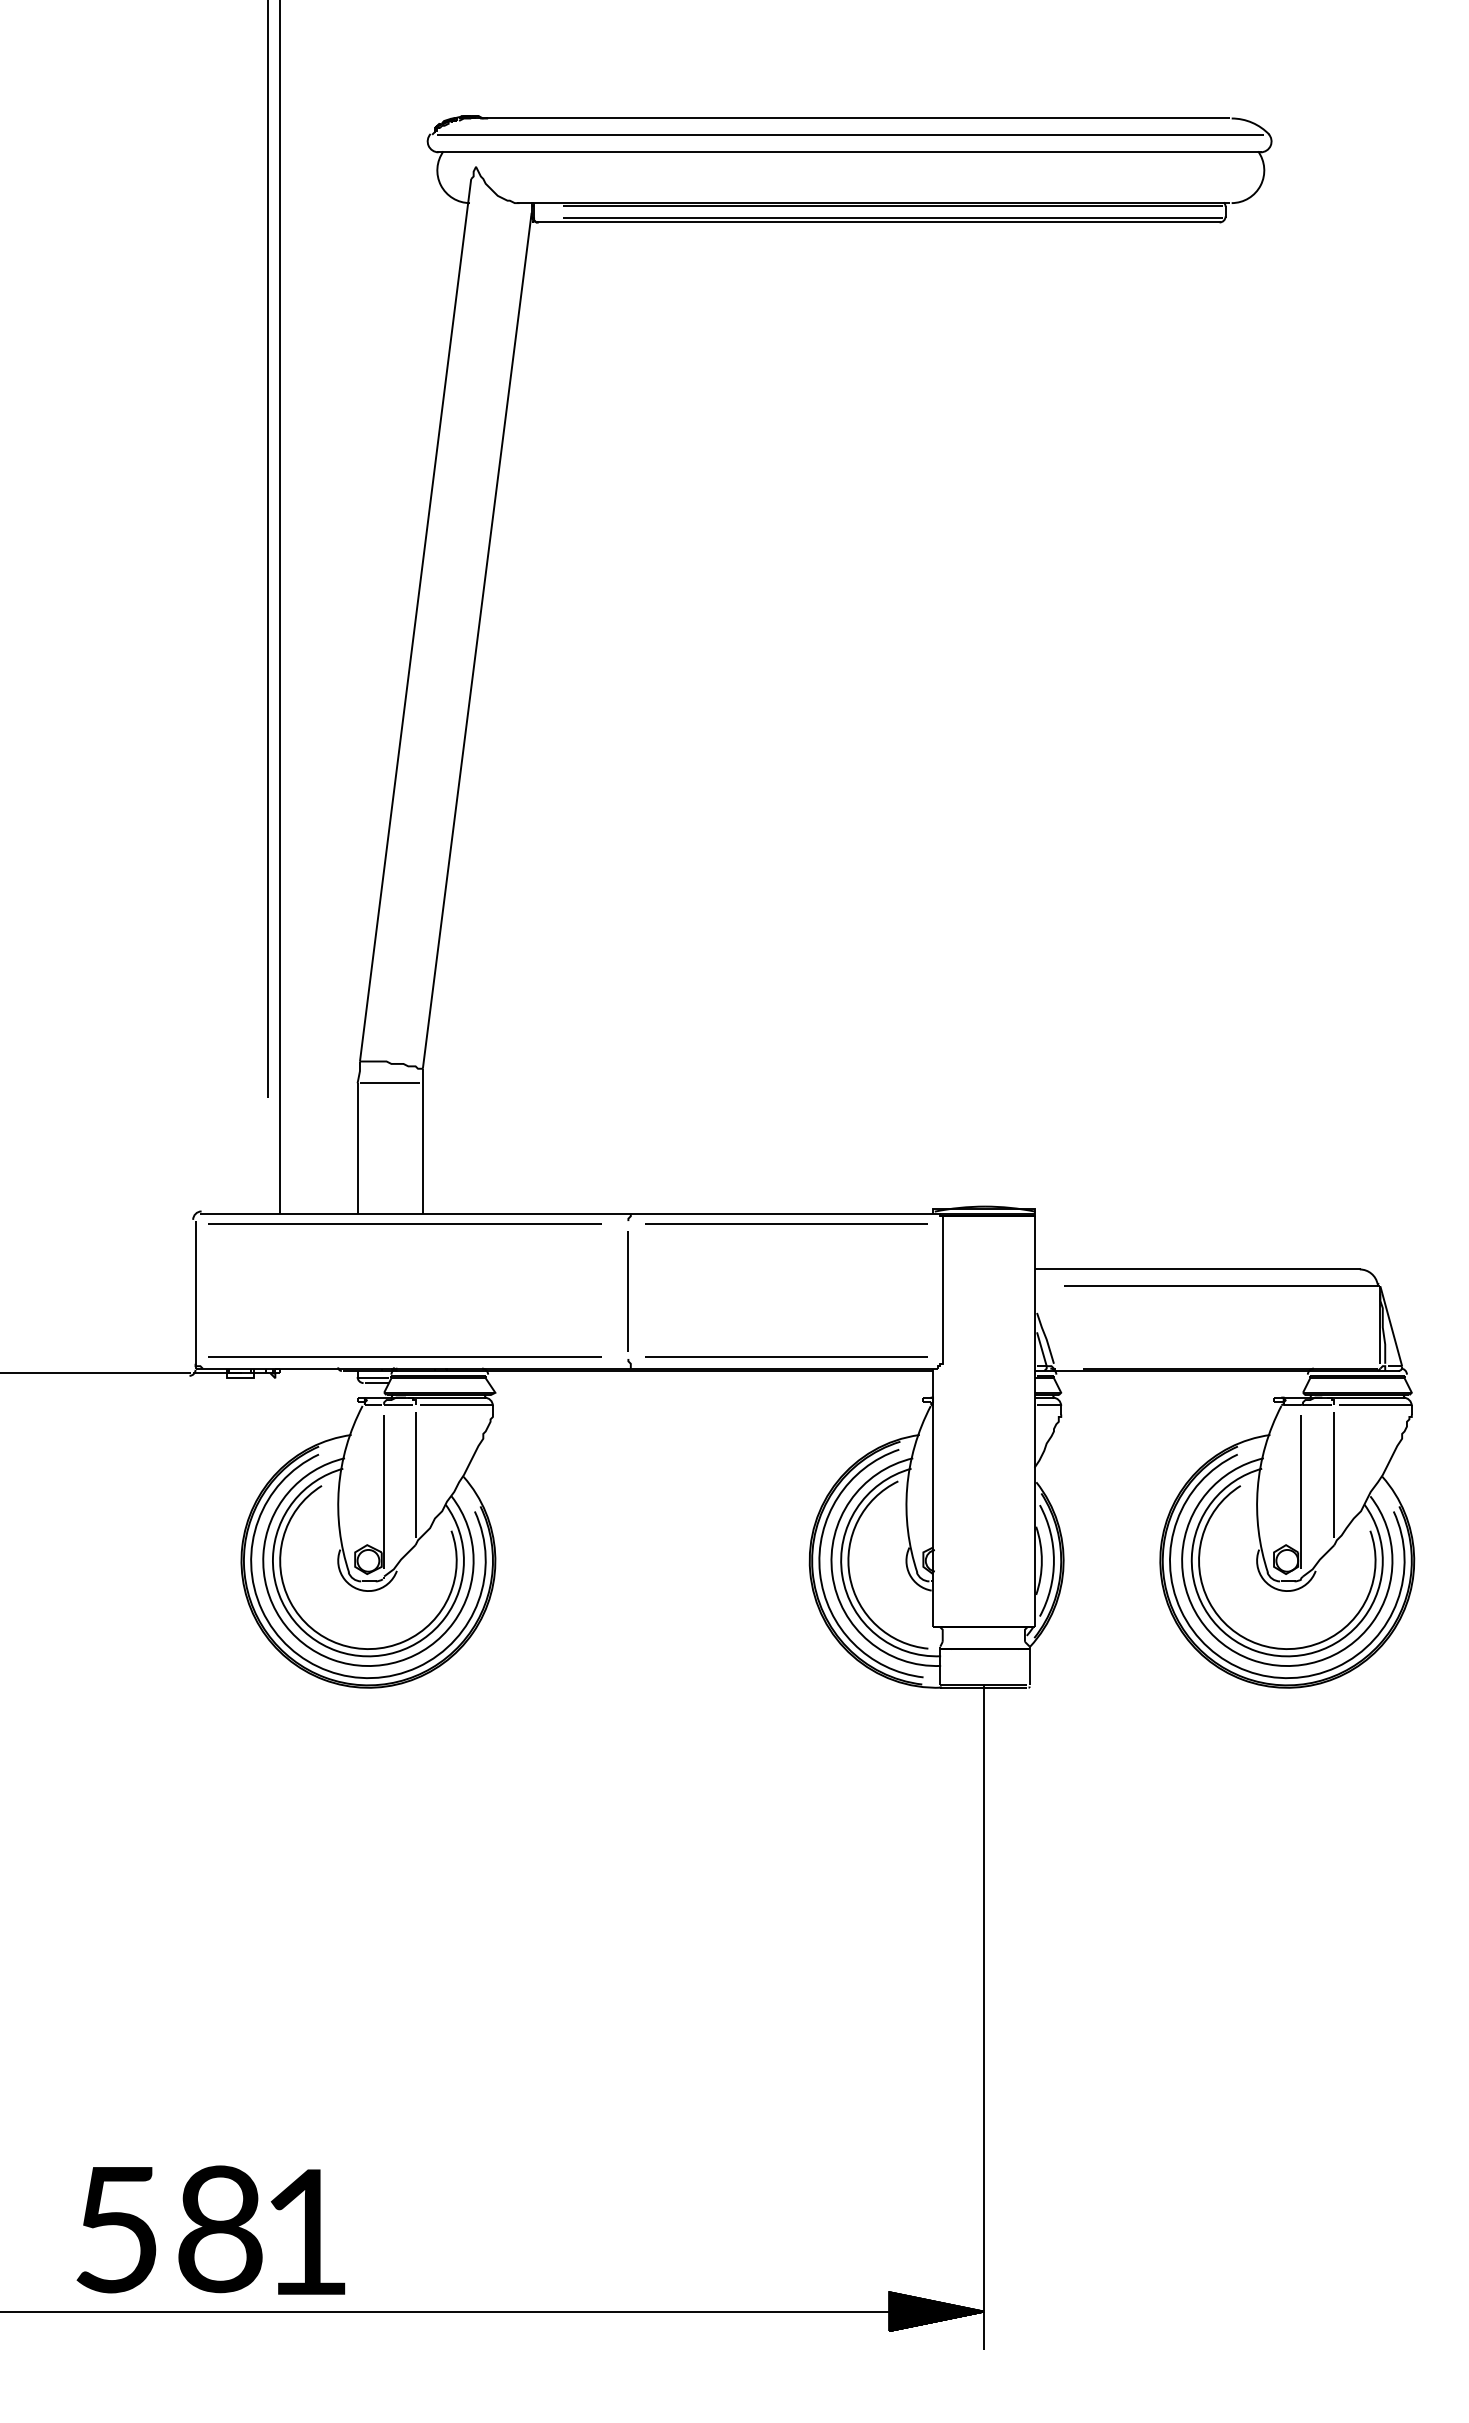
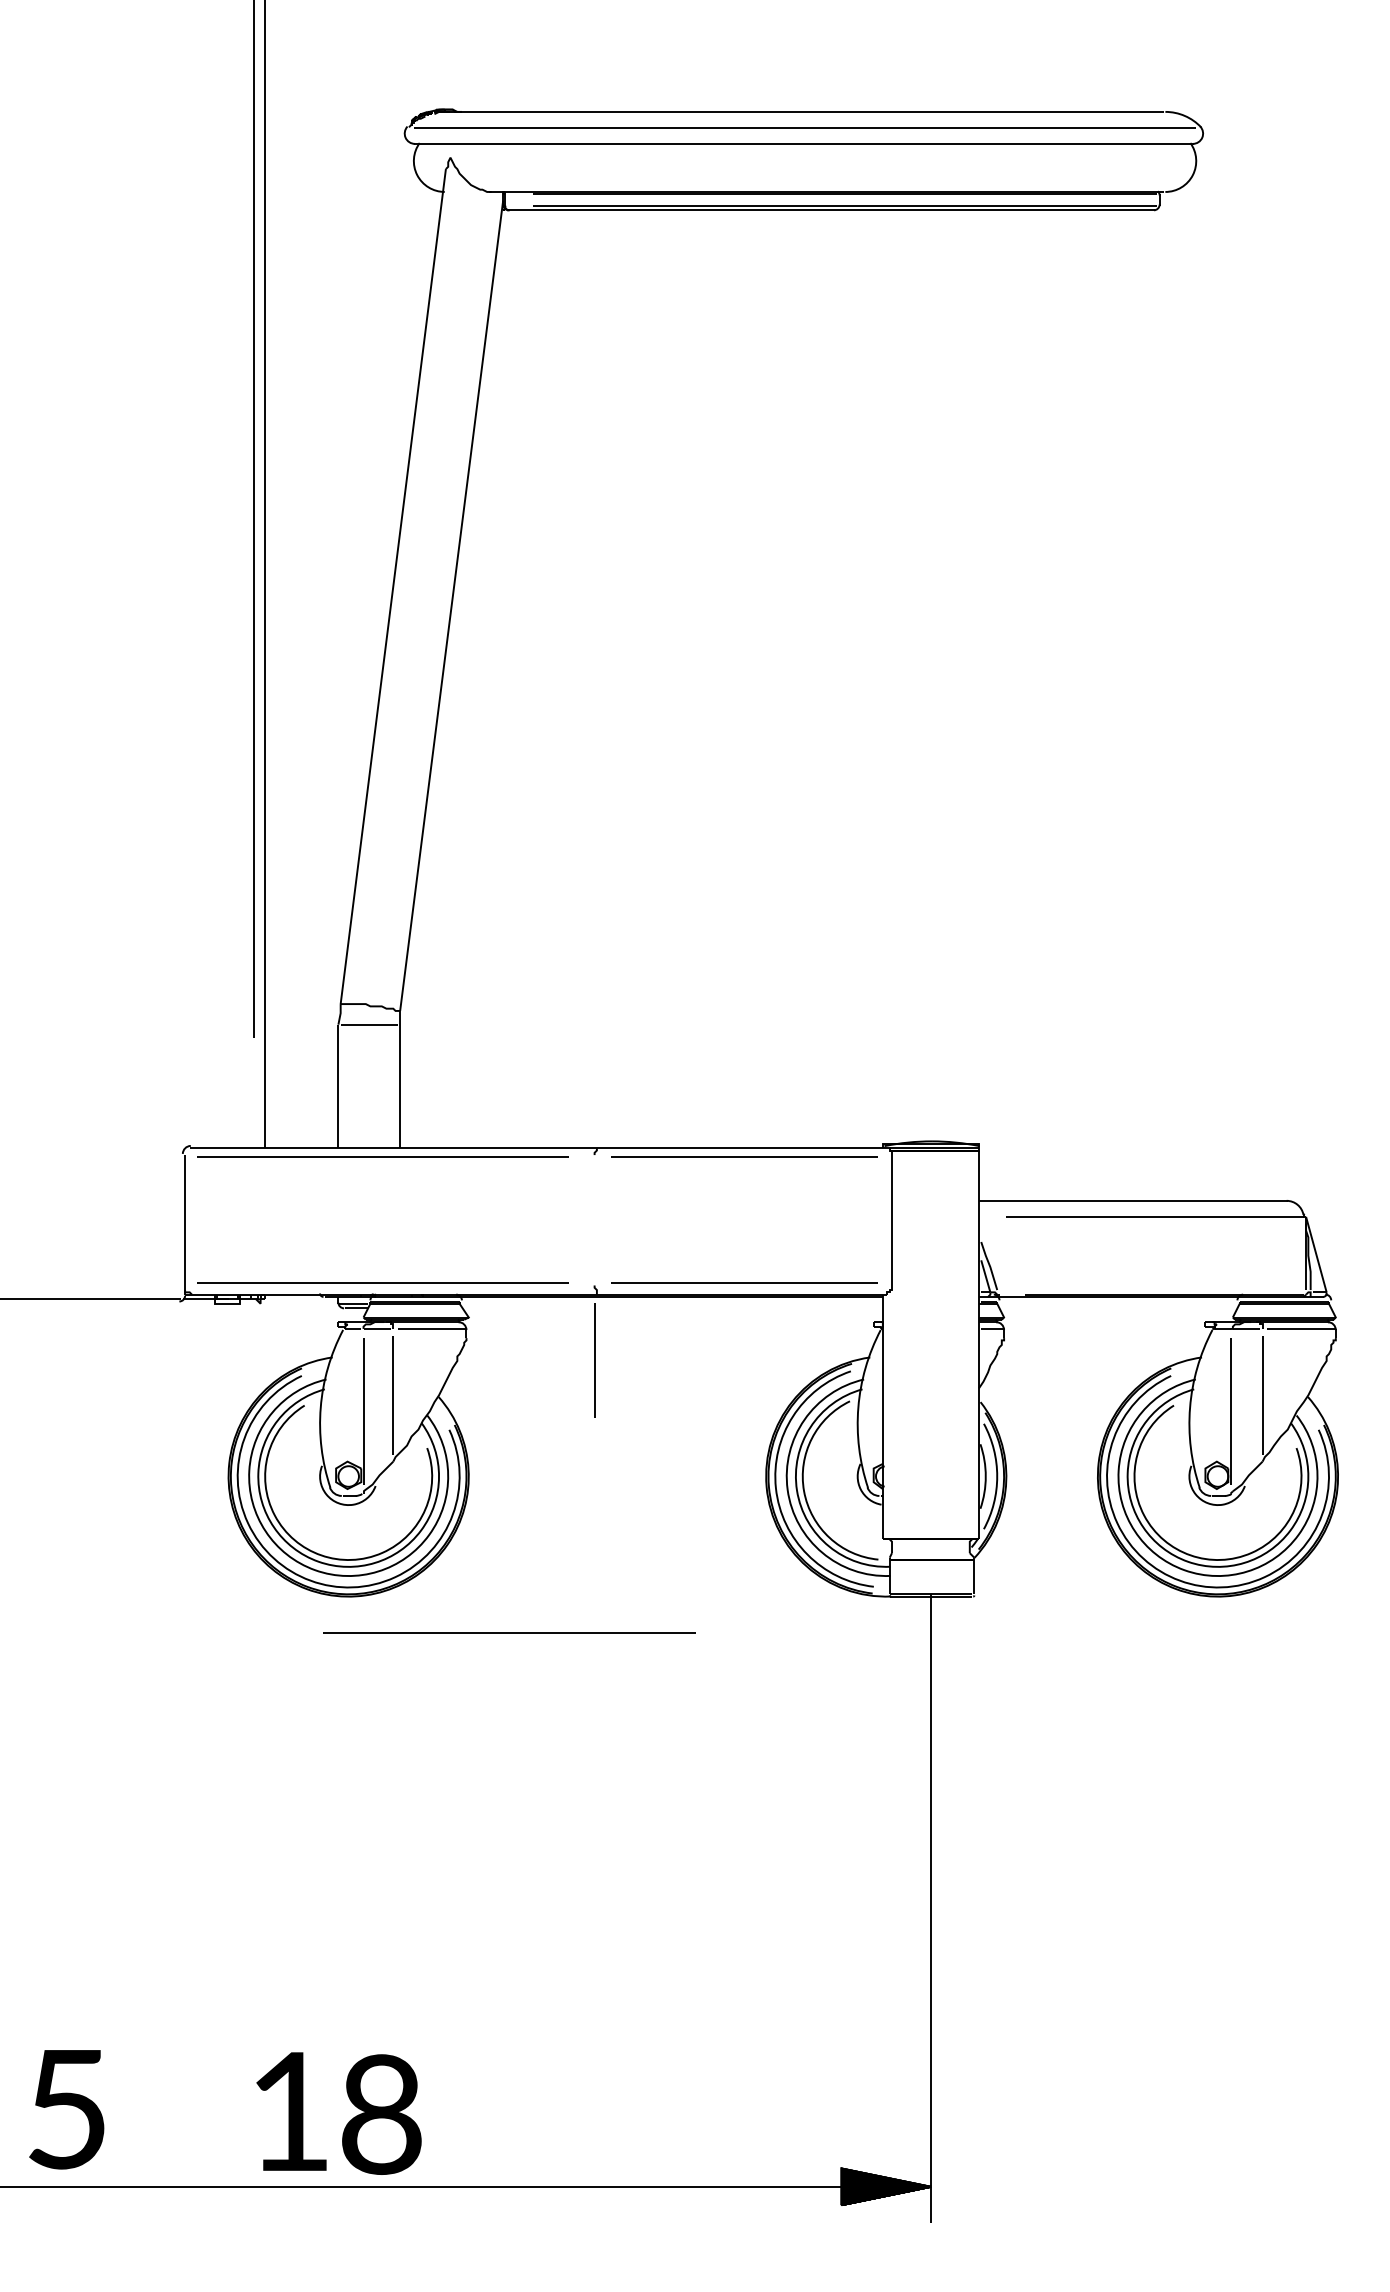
line: (627, 1291) -> (593, 1360), moved
line: (538, 1726) -> (509, 1633), added
text: (220, 2229) -> (381, 2114), moved
text: (116, 2230) -> (66, 2110), moved

